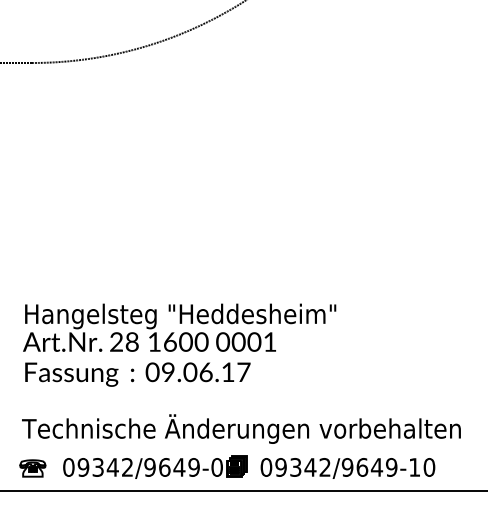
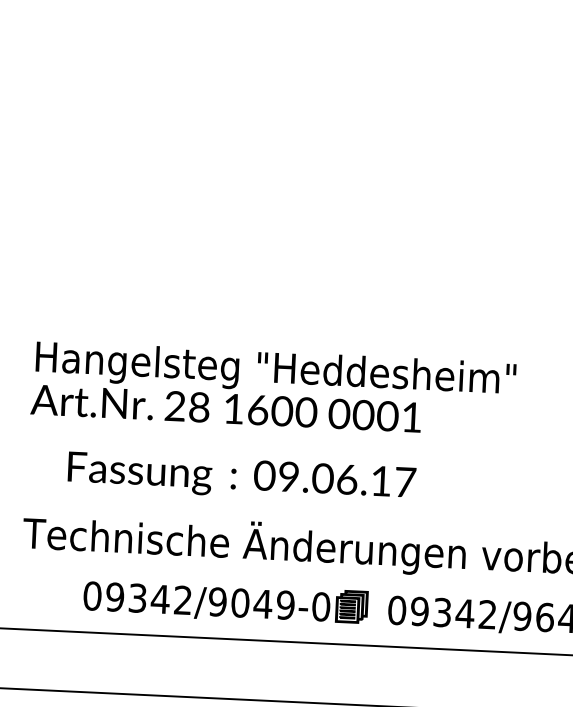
text: (137, 374) -> (241, 478), moved
text: (164, 467) -> (240, 603), 09342/9649-0 -> 09342/9049-0
part: (32, 468) -> (36, 595), removed

